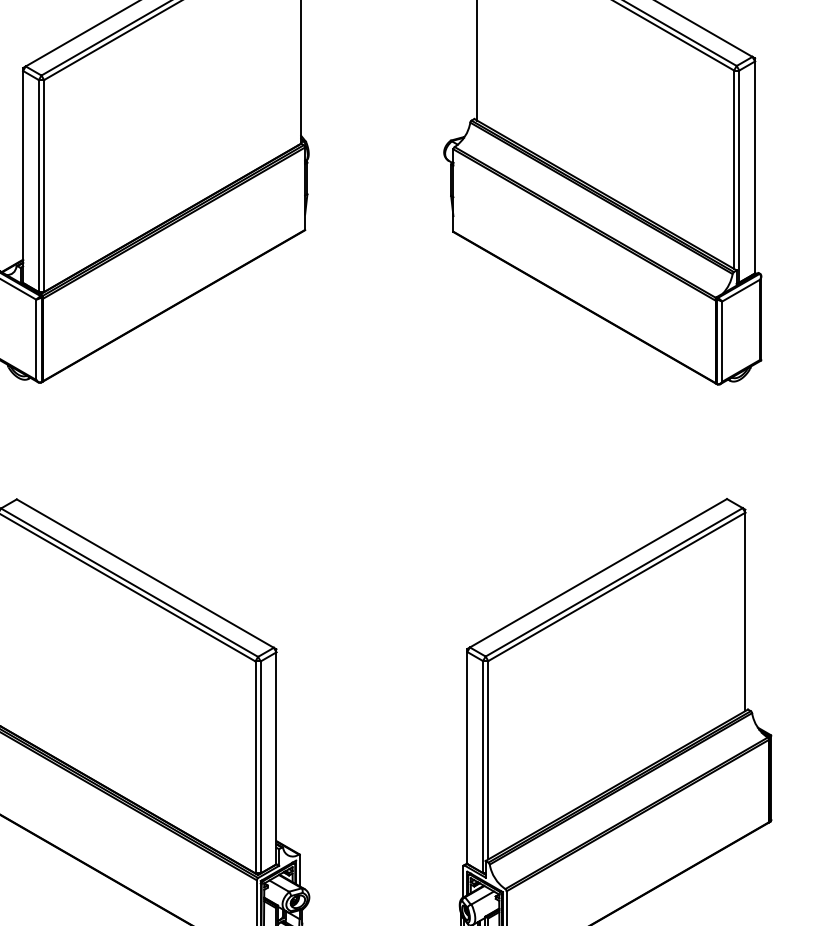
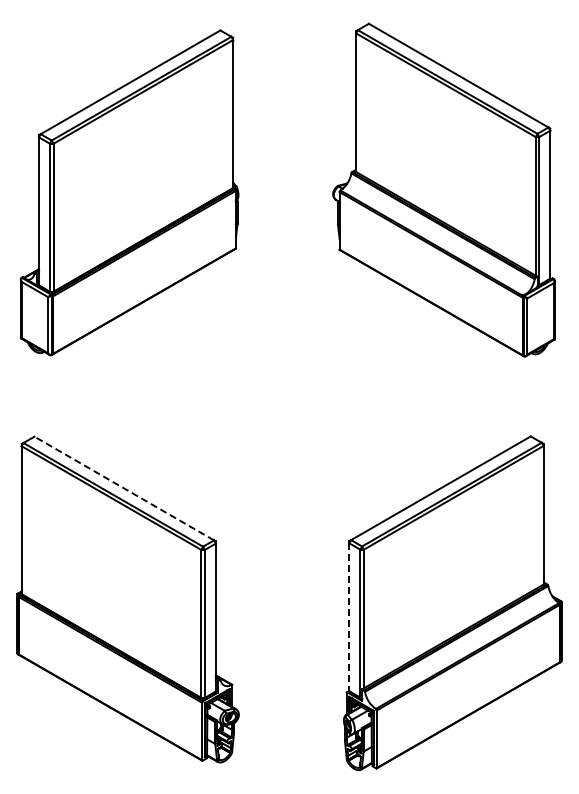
line: (145, 573) -> (124, 488), solid -> dashed
line: (467, 758) -> (349, 617), solid -> dashed

